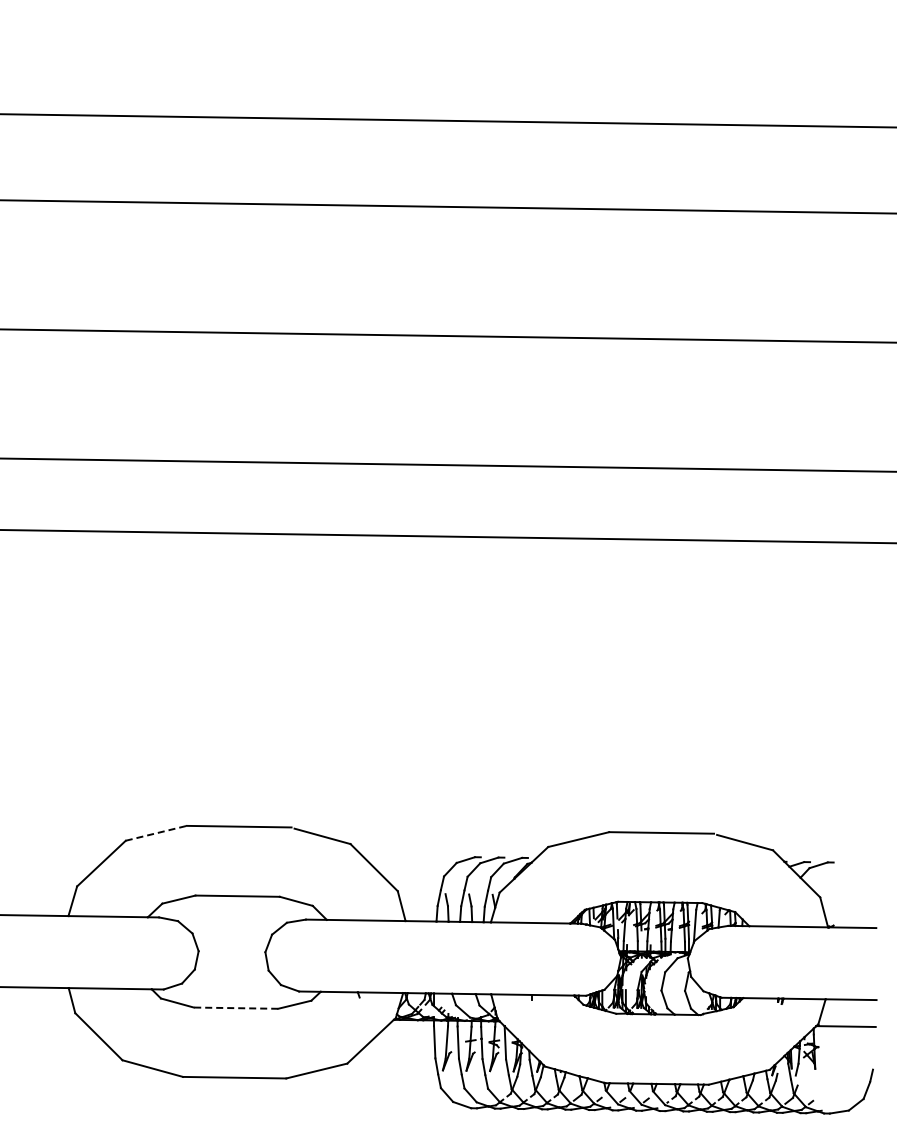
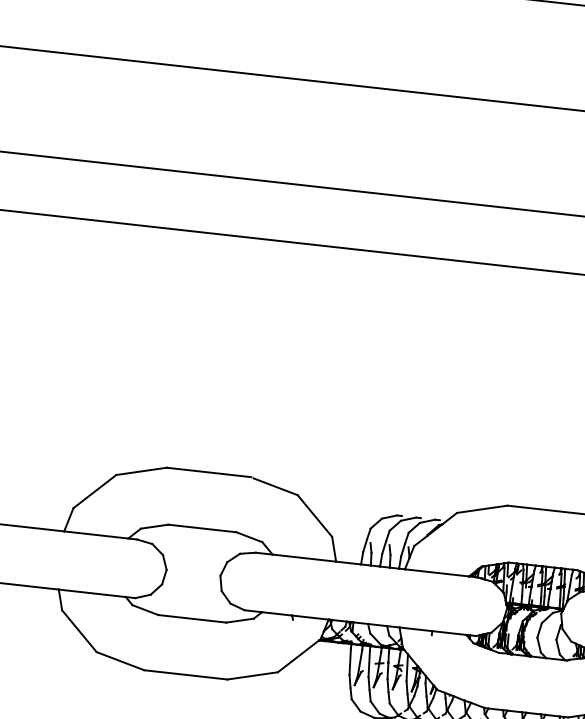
line: (156, 833) -> (141, 471), dashed -> solid
line: (235, 1008) -> (191, 619), dashed -> solid

